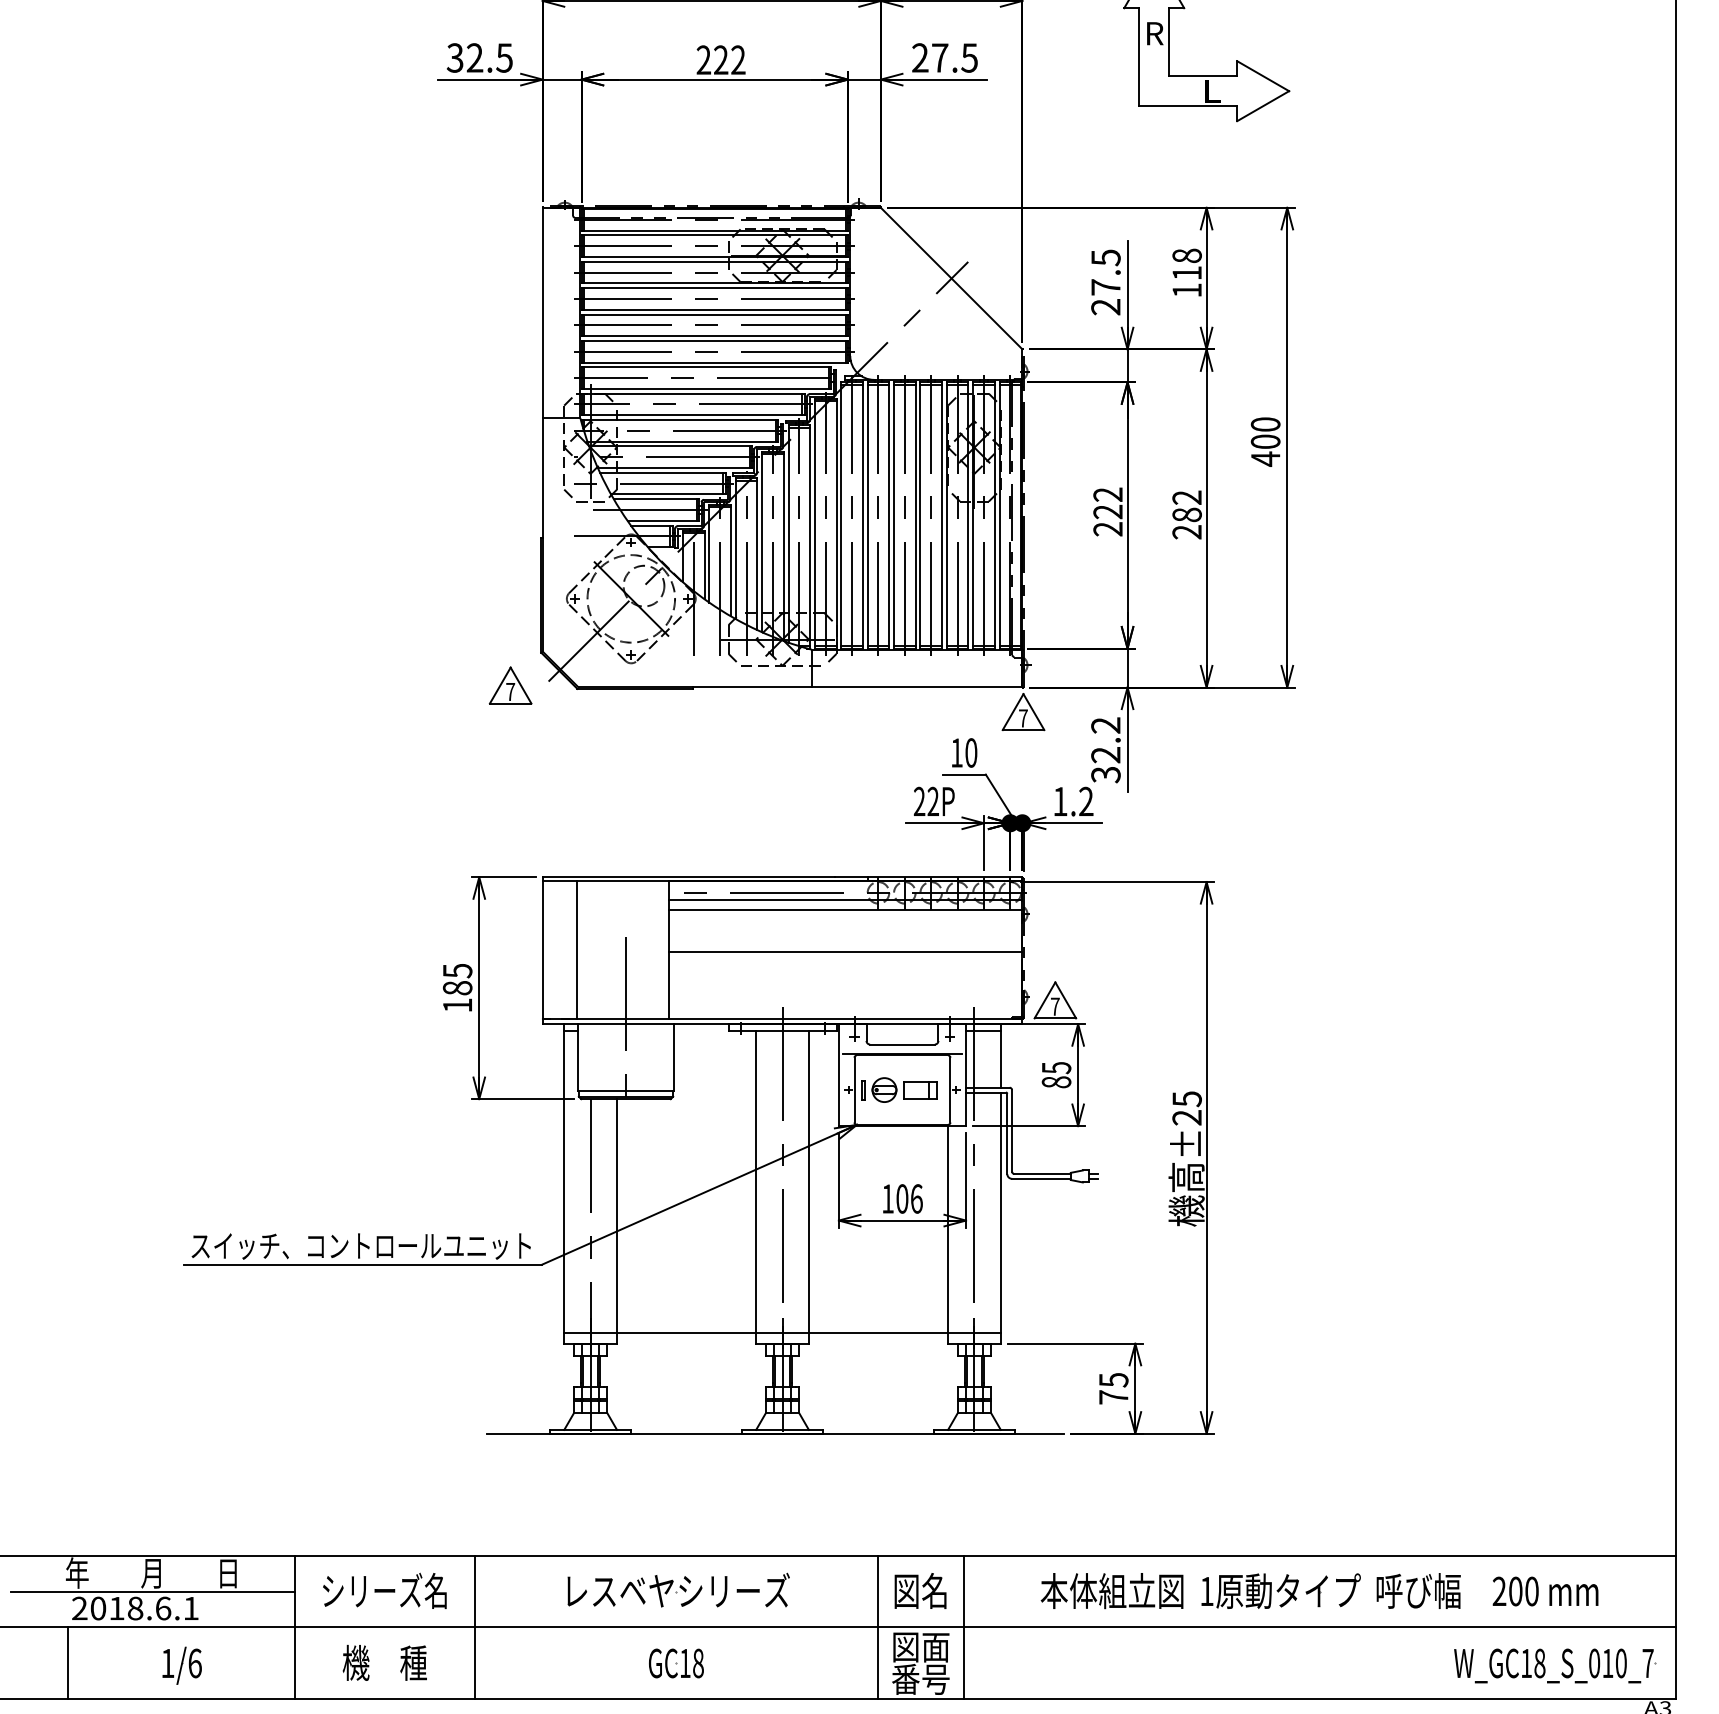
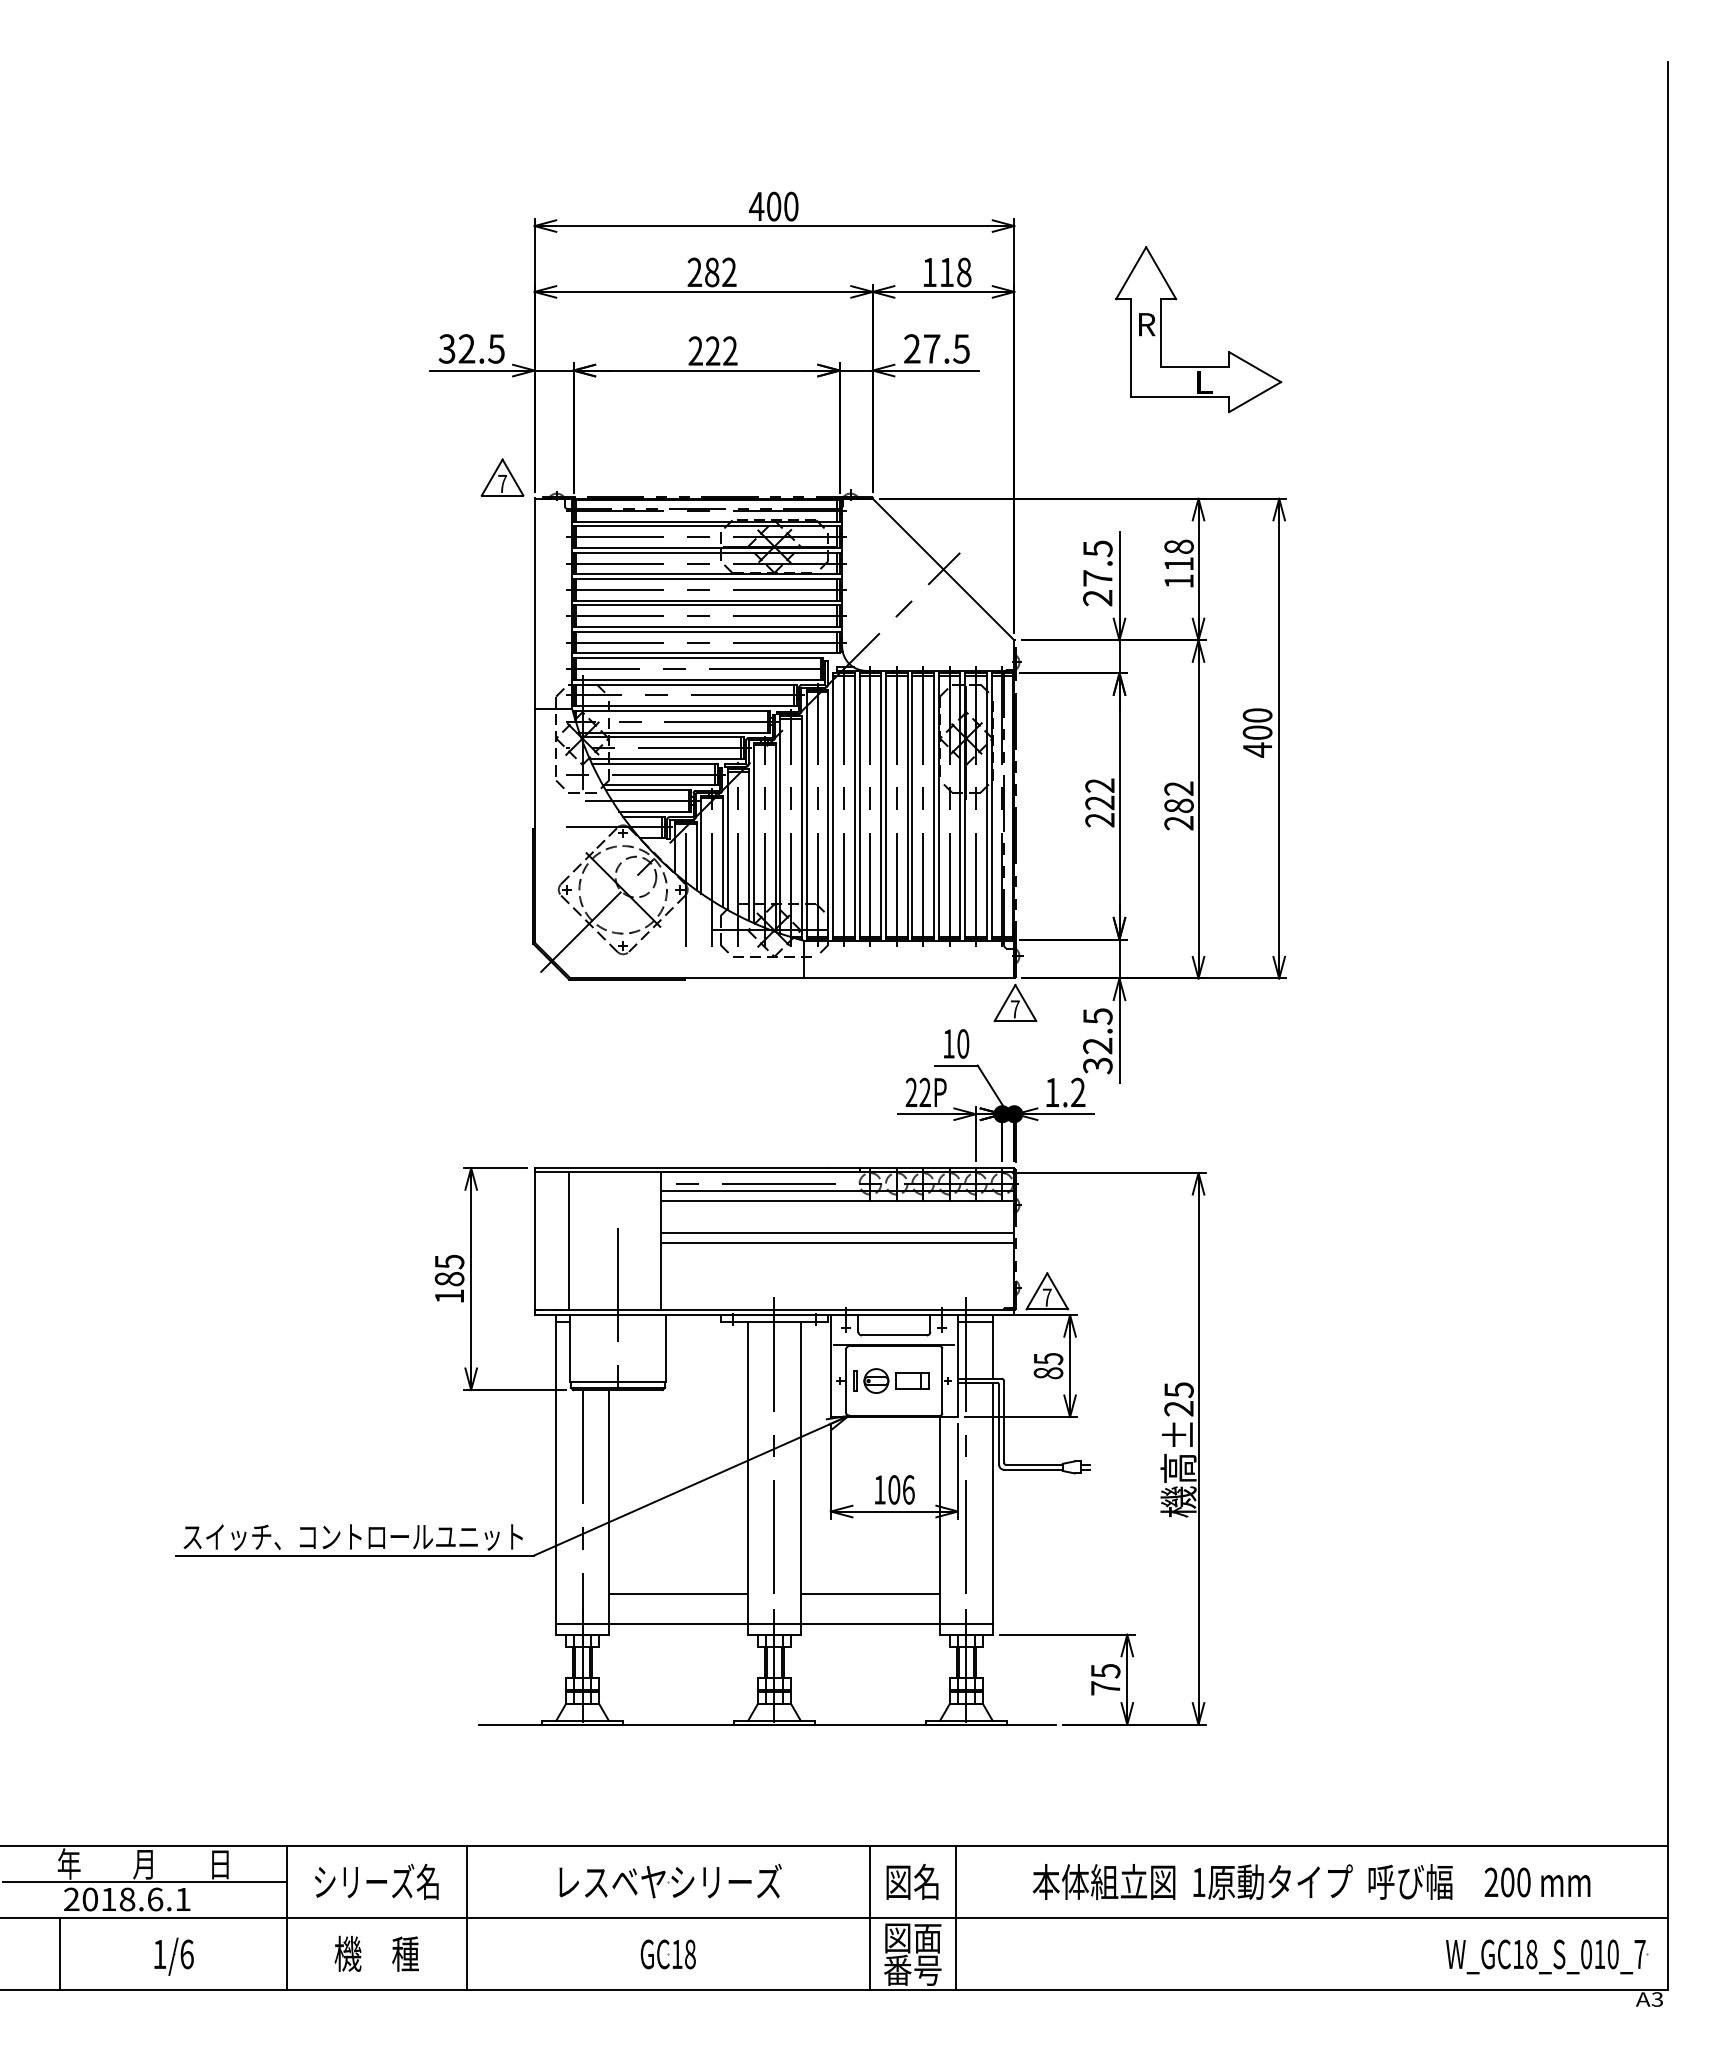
part: (510, 685) -> (502, 477), moved
text: (1105, 725) -> (1097, 1016), 32.2 -> 32.5
line: (845, 941) -> (837, 1232), added
line: (686, 1302) -> (678, 1593), added
line: (878, 1302) -> (870, 1593), added

